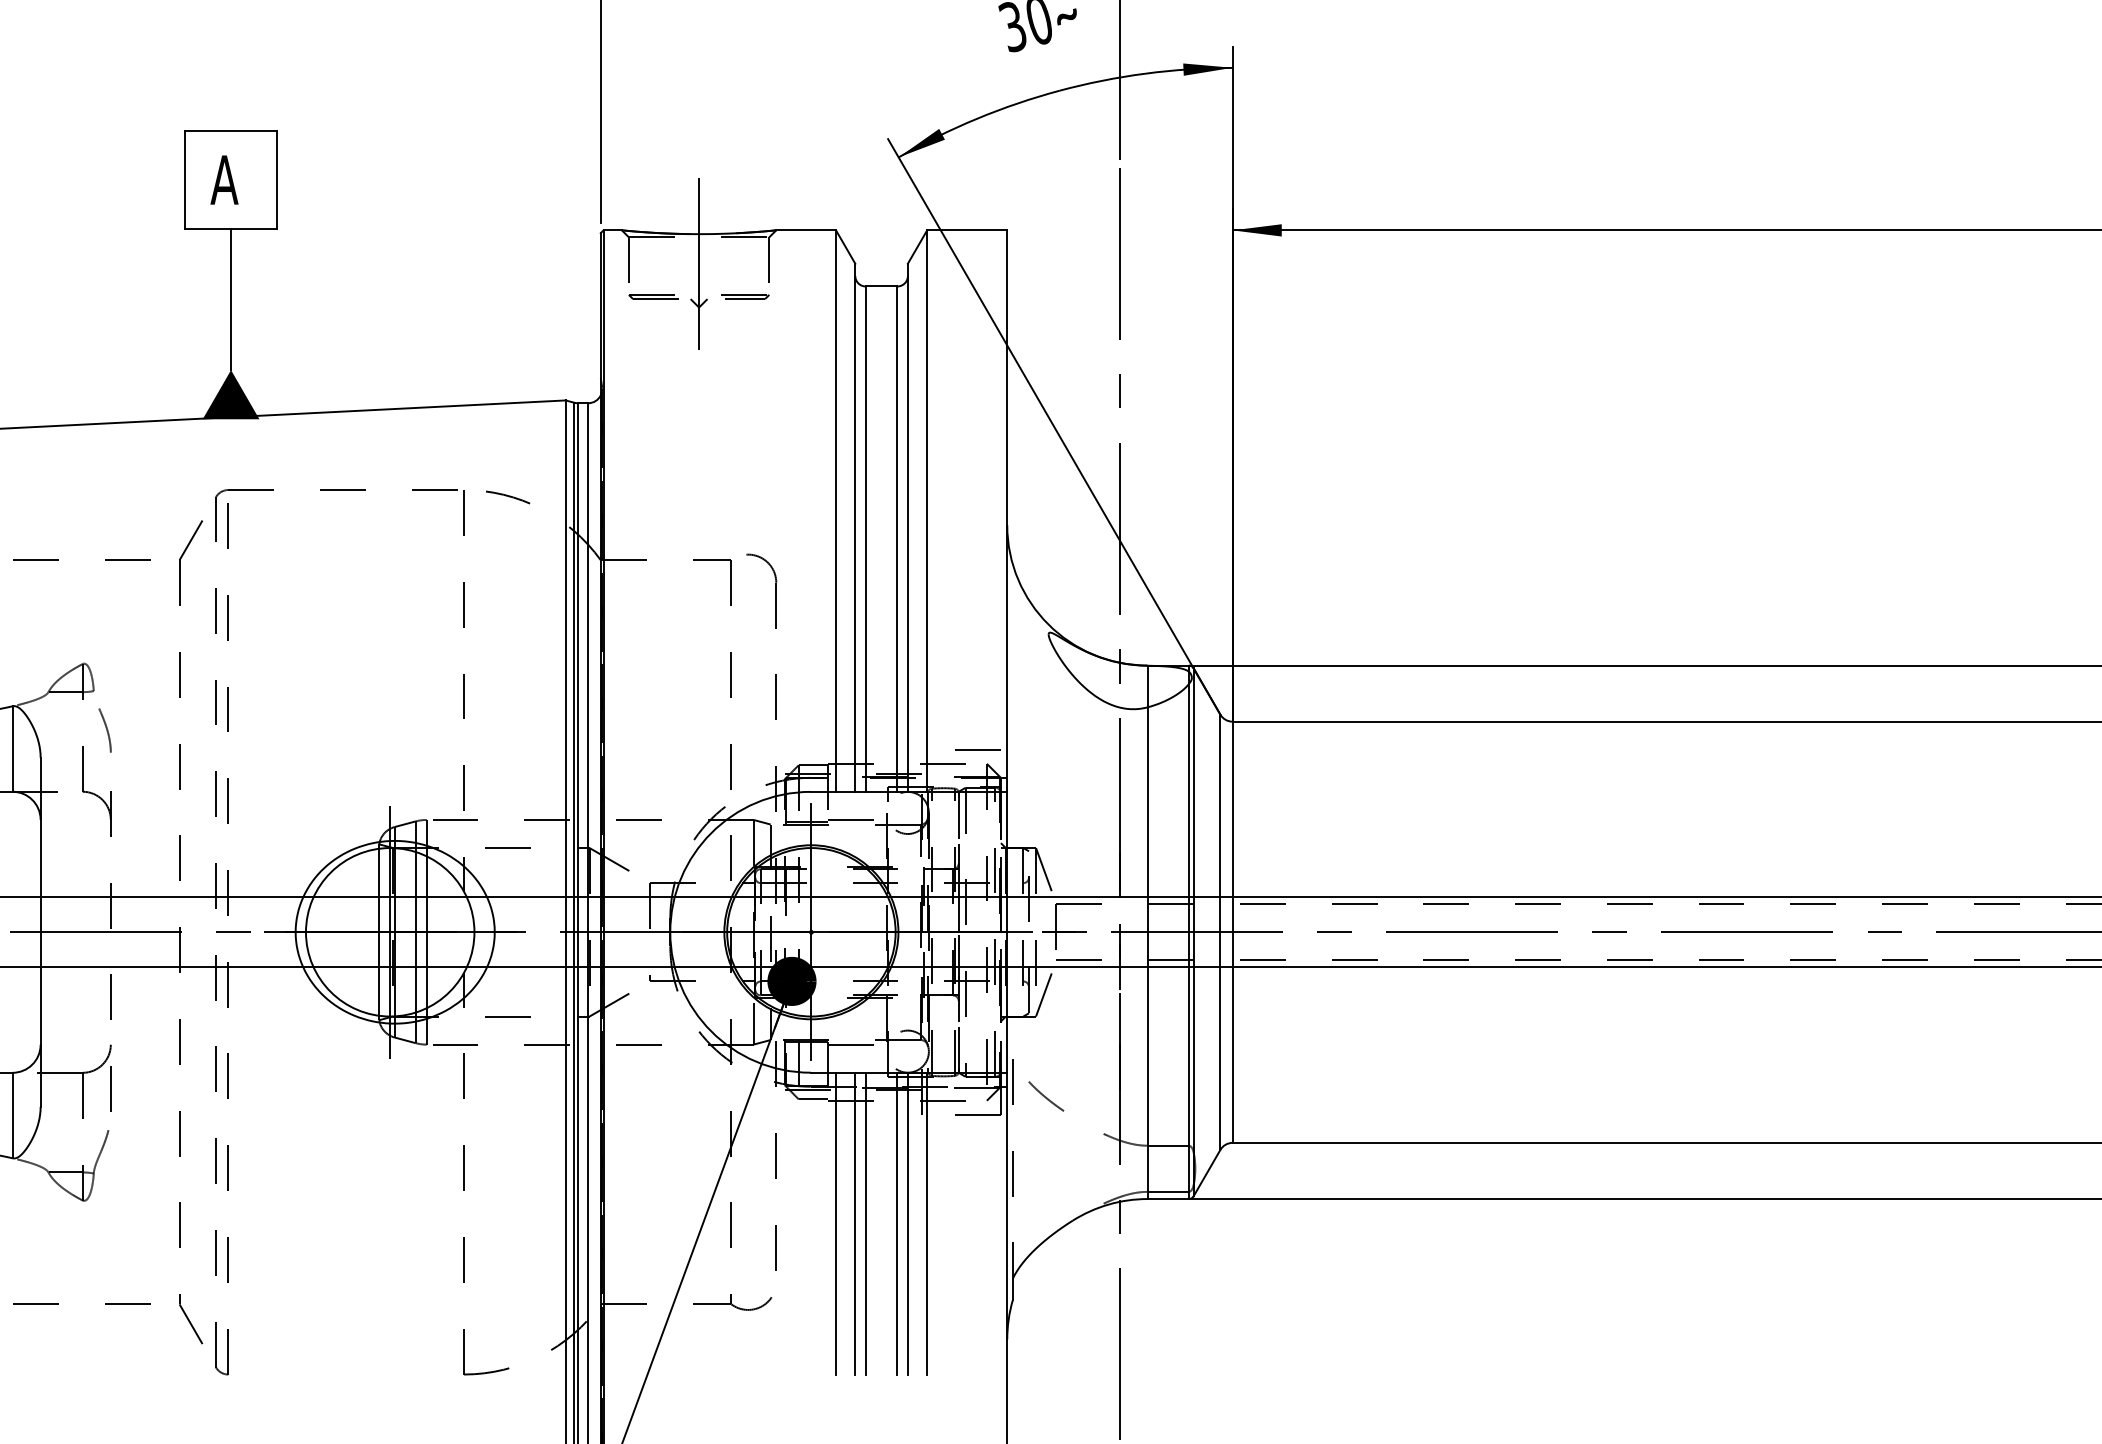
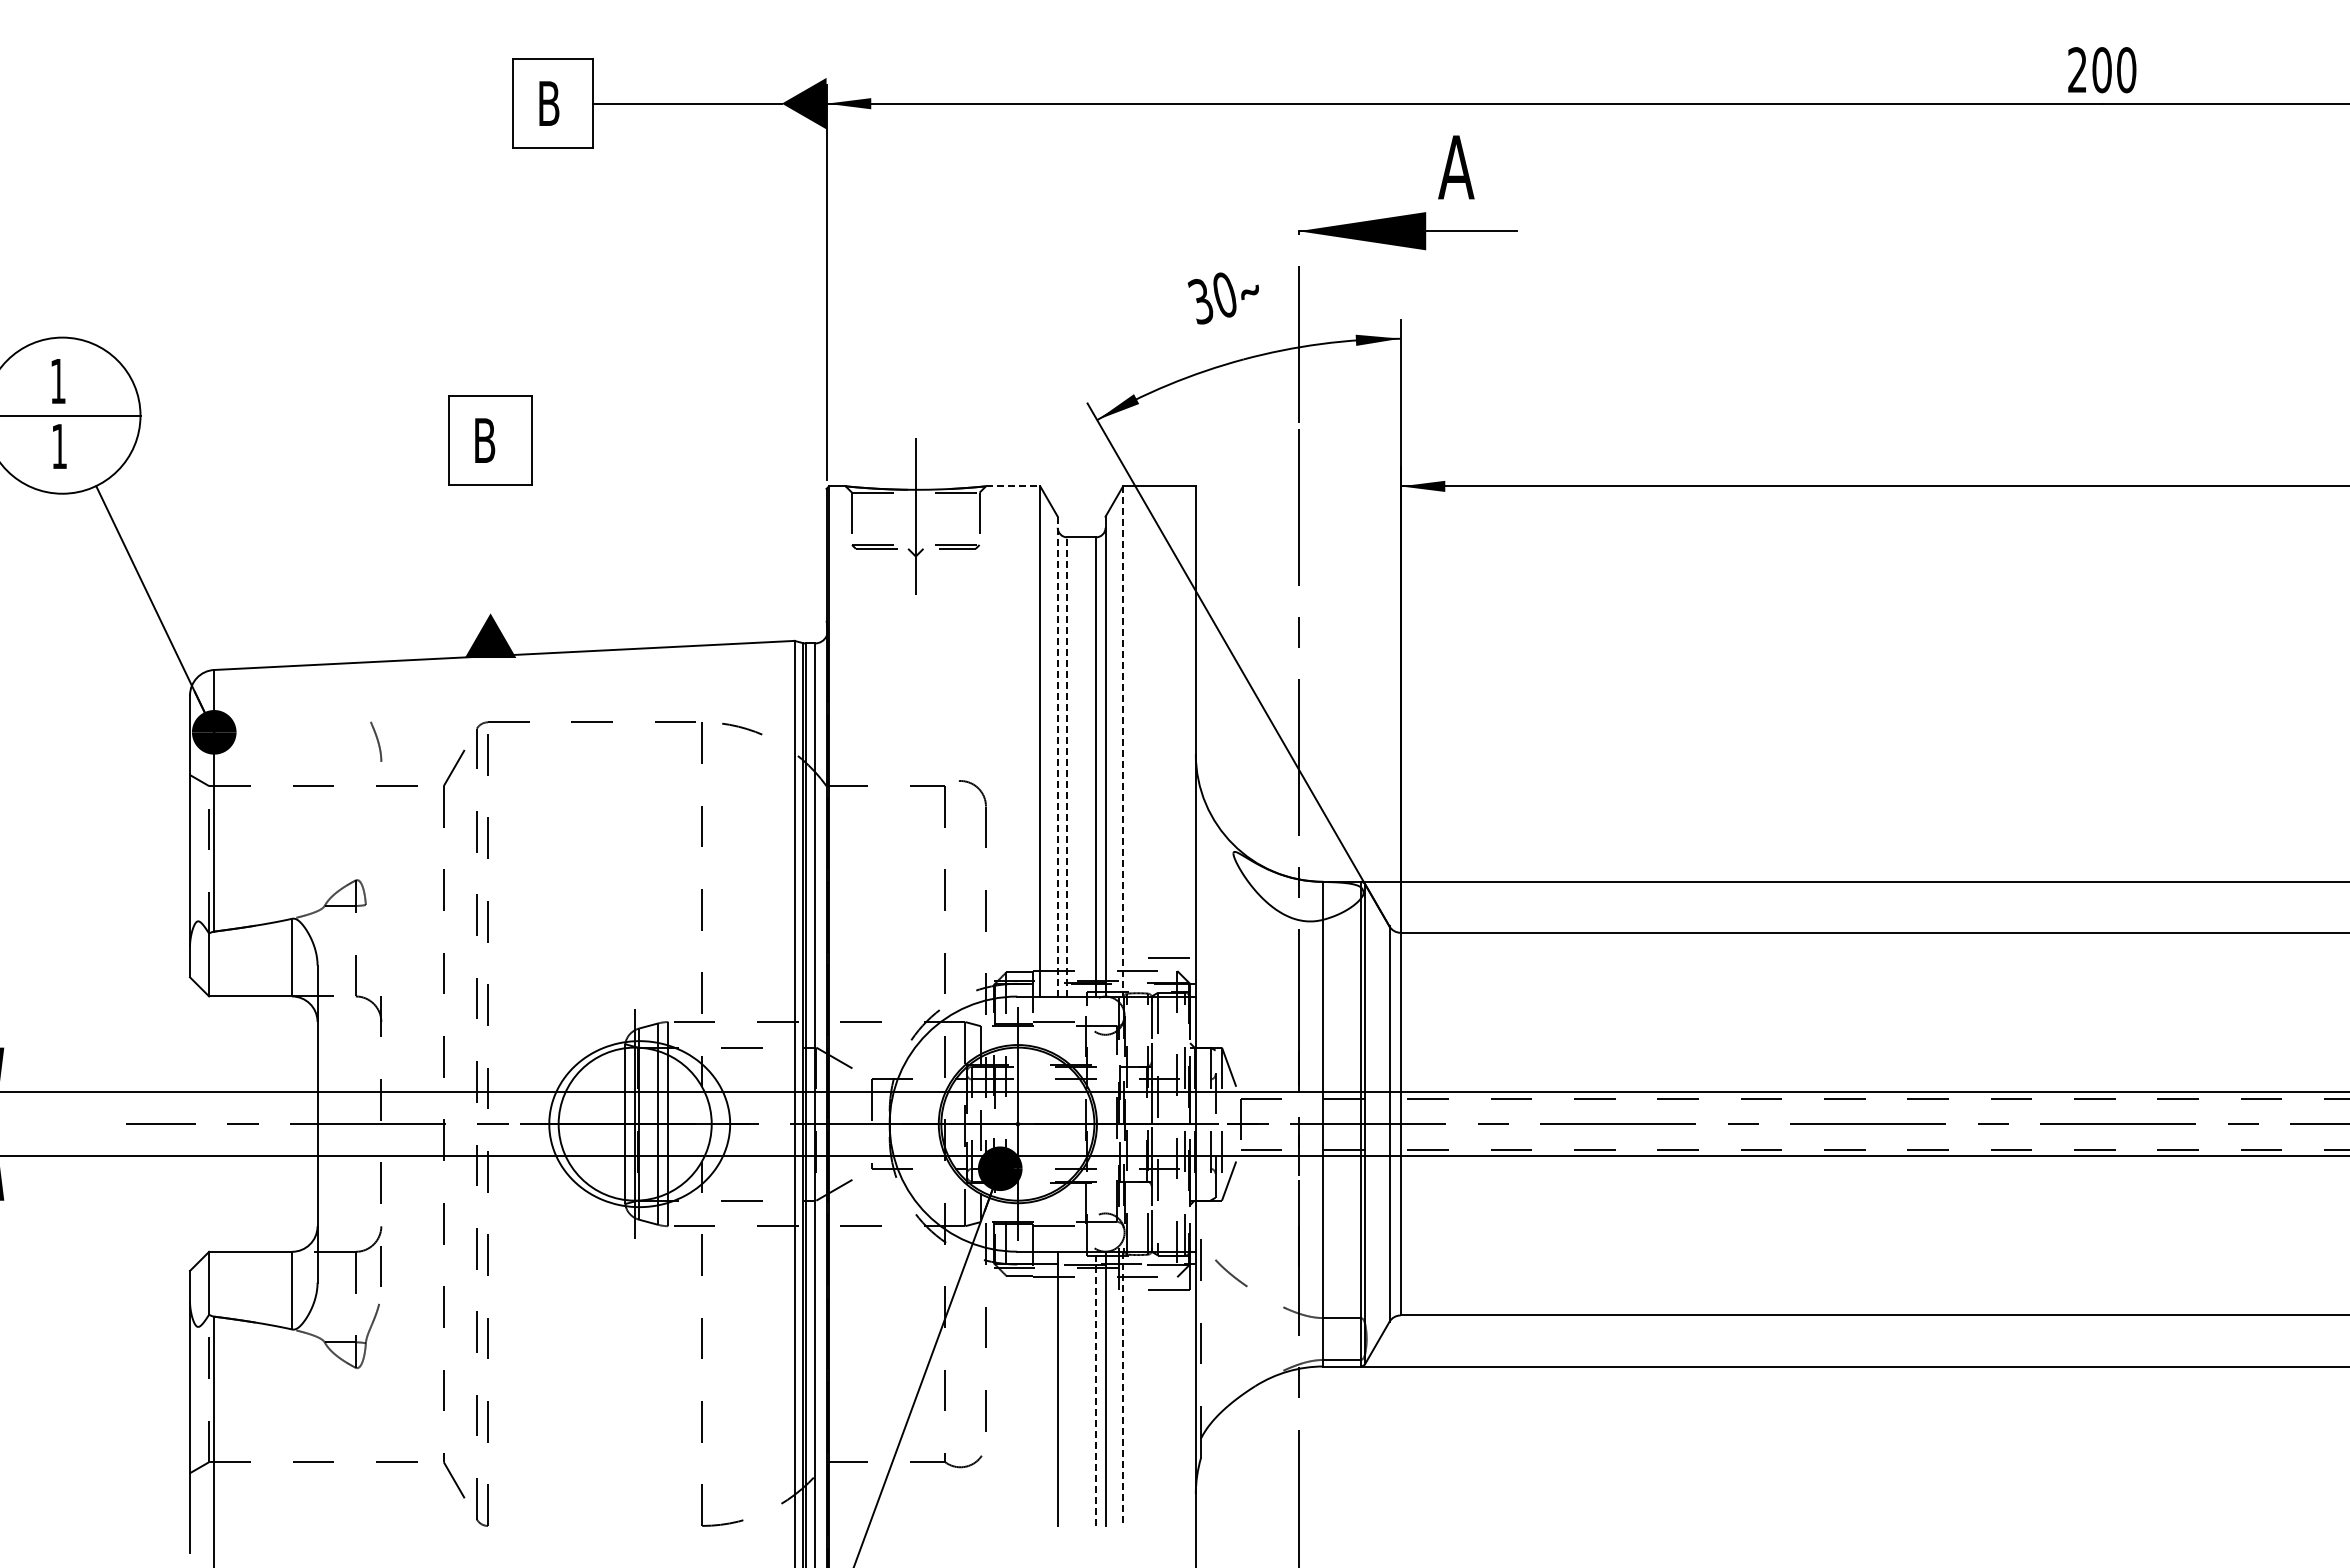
text: (224, 179) -> (484, 440), A -> B
line: (806, 230) -> (1013, 486), solid -> dashed
line: (230, 299) -> (490, 549), removed
line: (927, 511) -> (1123, 741), solid -> dashed
line: (855, 527) -> (1057, 756), solid -> dashed
line: (866, 538) -> (1067, 766), solid -> dashed
curve: (106, 730) -> (377, 741), moved
line: (836, 1223) -> (1040, 1388), removed
line: (866, 1223) -> (1067, 1388), removed
line: (897, 1223) -> (1096, 1388), solid -> dashed
line: (927, 1224) -> (1123, 1389), solid -> dashed

